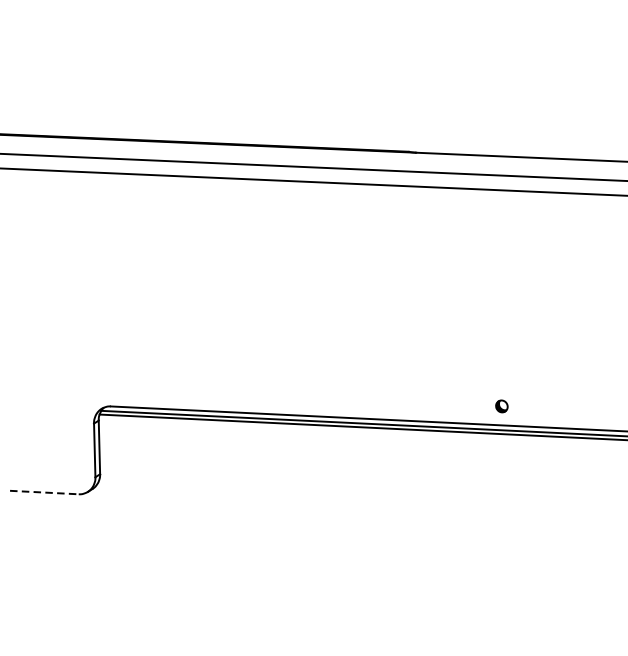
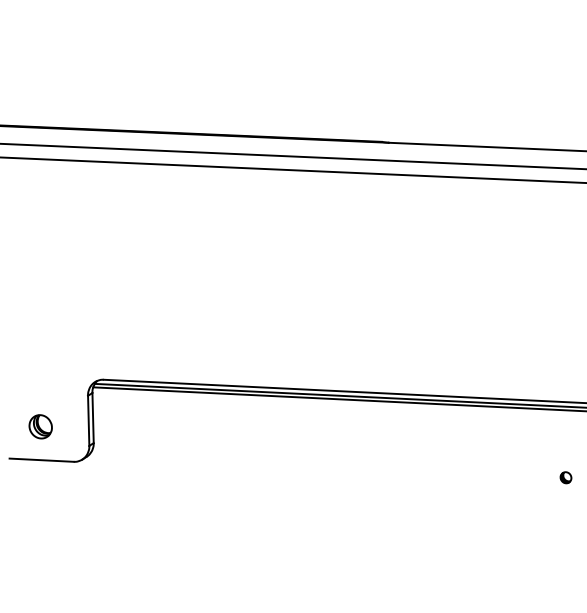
part: (501, 406) -> (565, 477), moved
part: (43, 456) -> (40, 426), added
line: (45, 492) -> (42, 460), dashed -> solid

